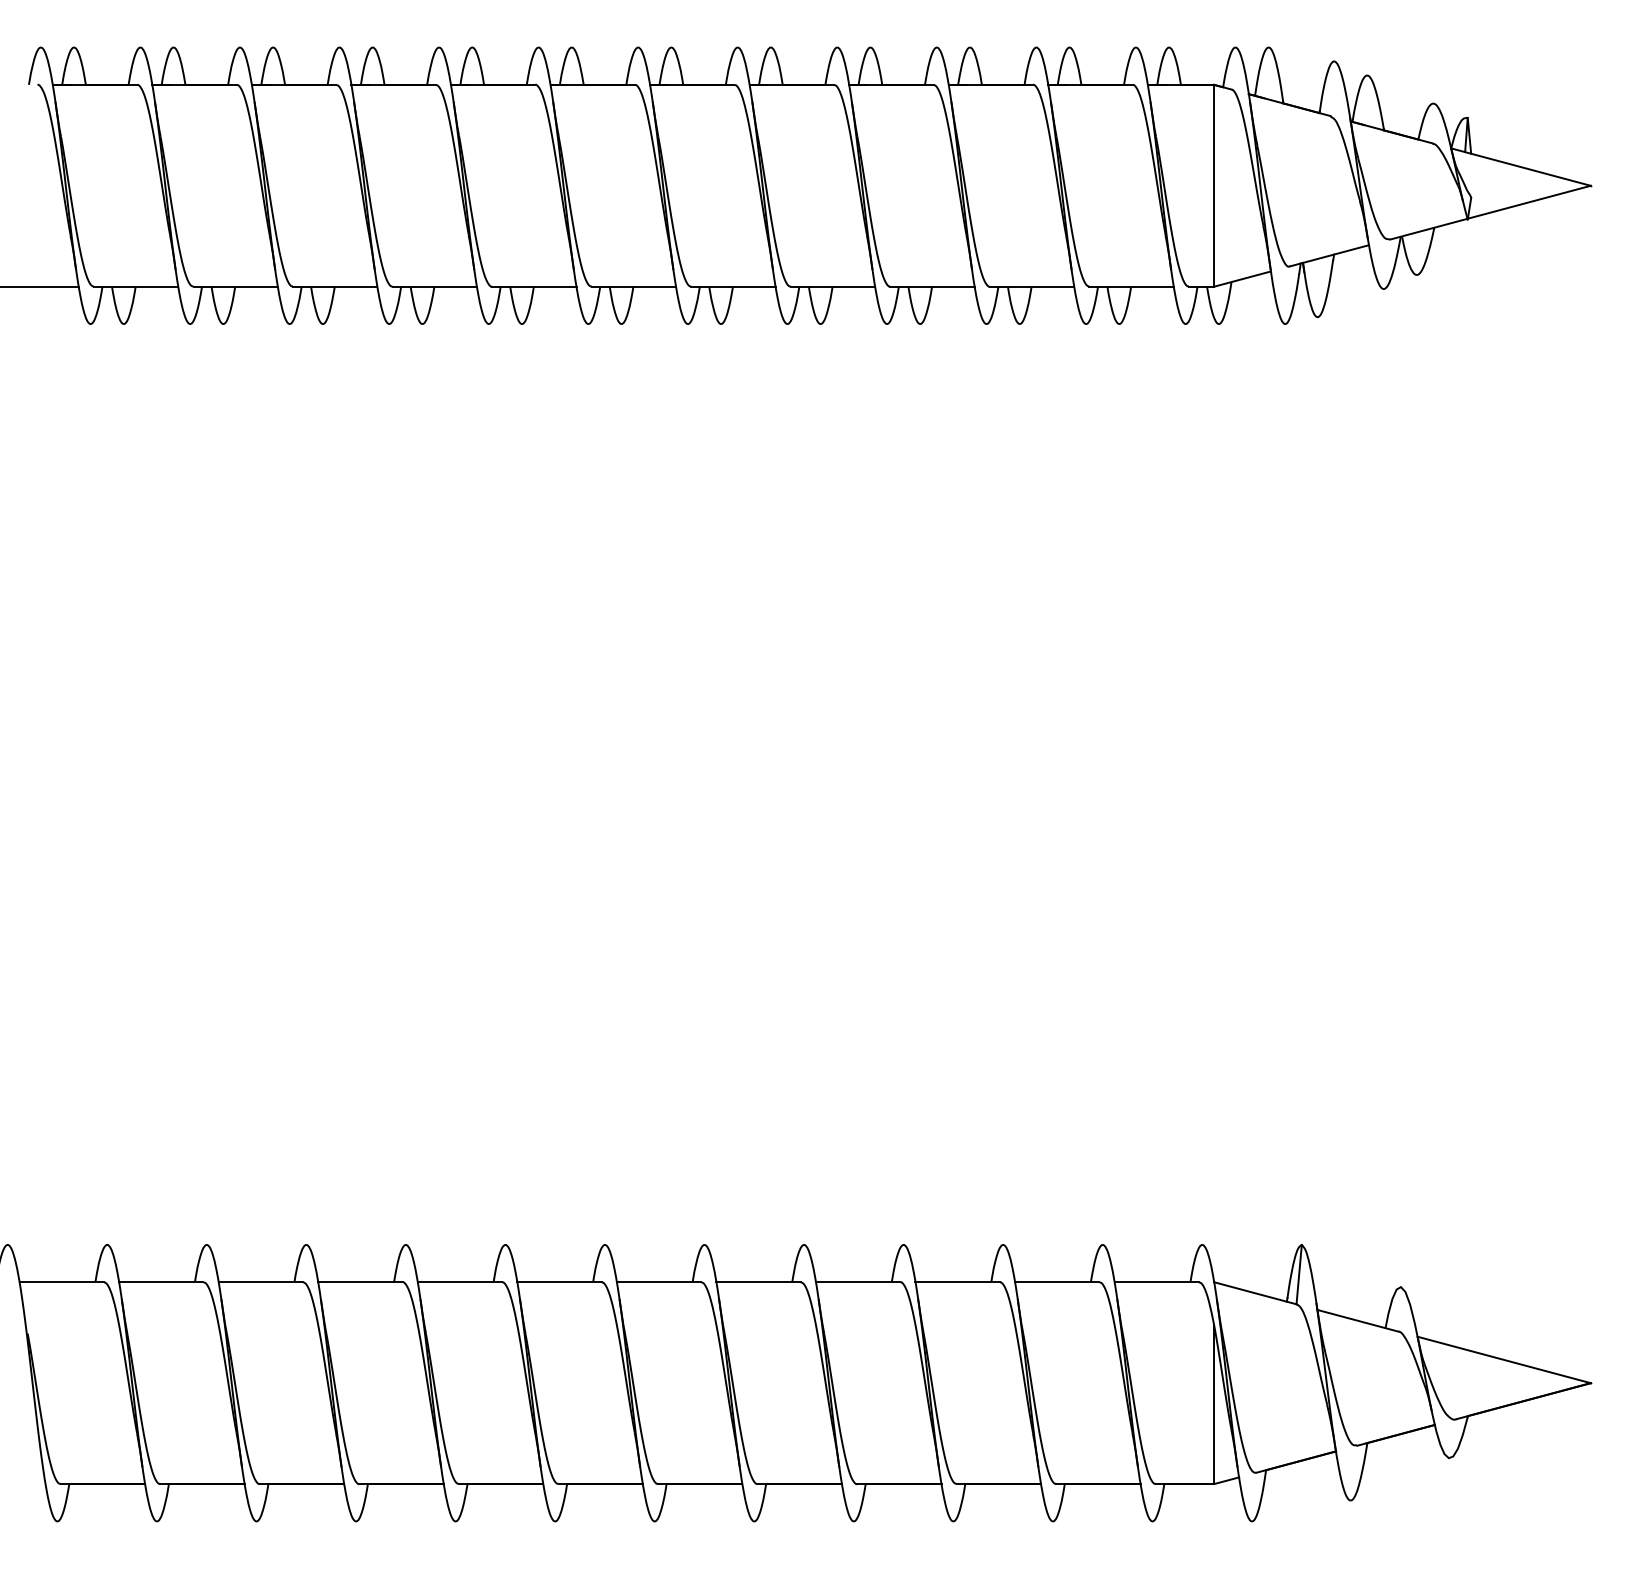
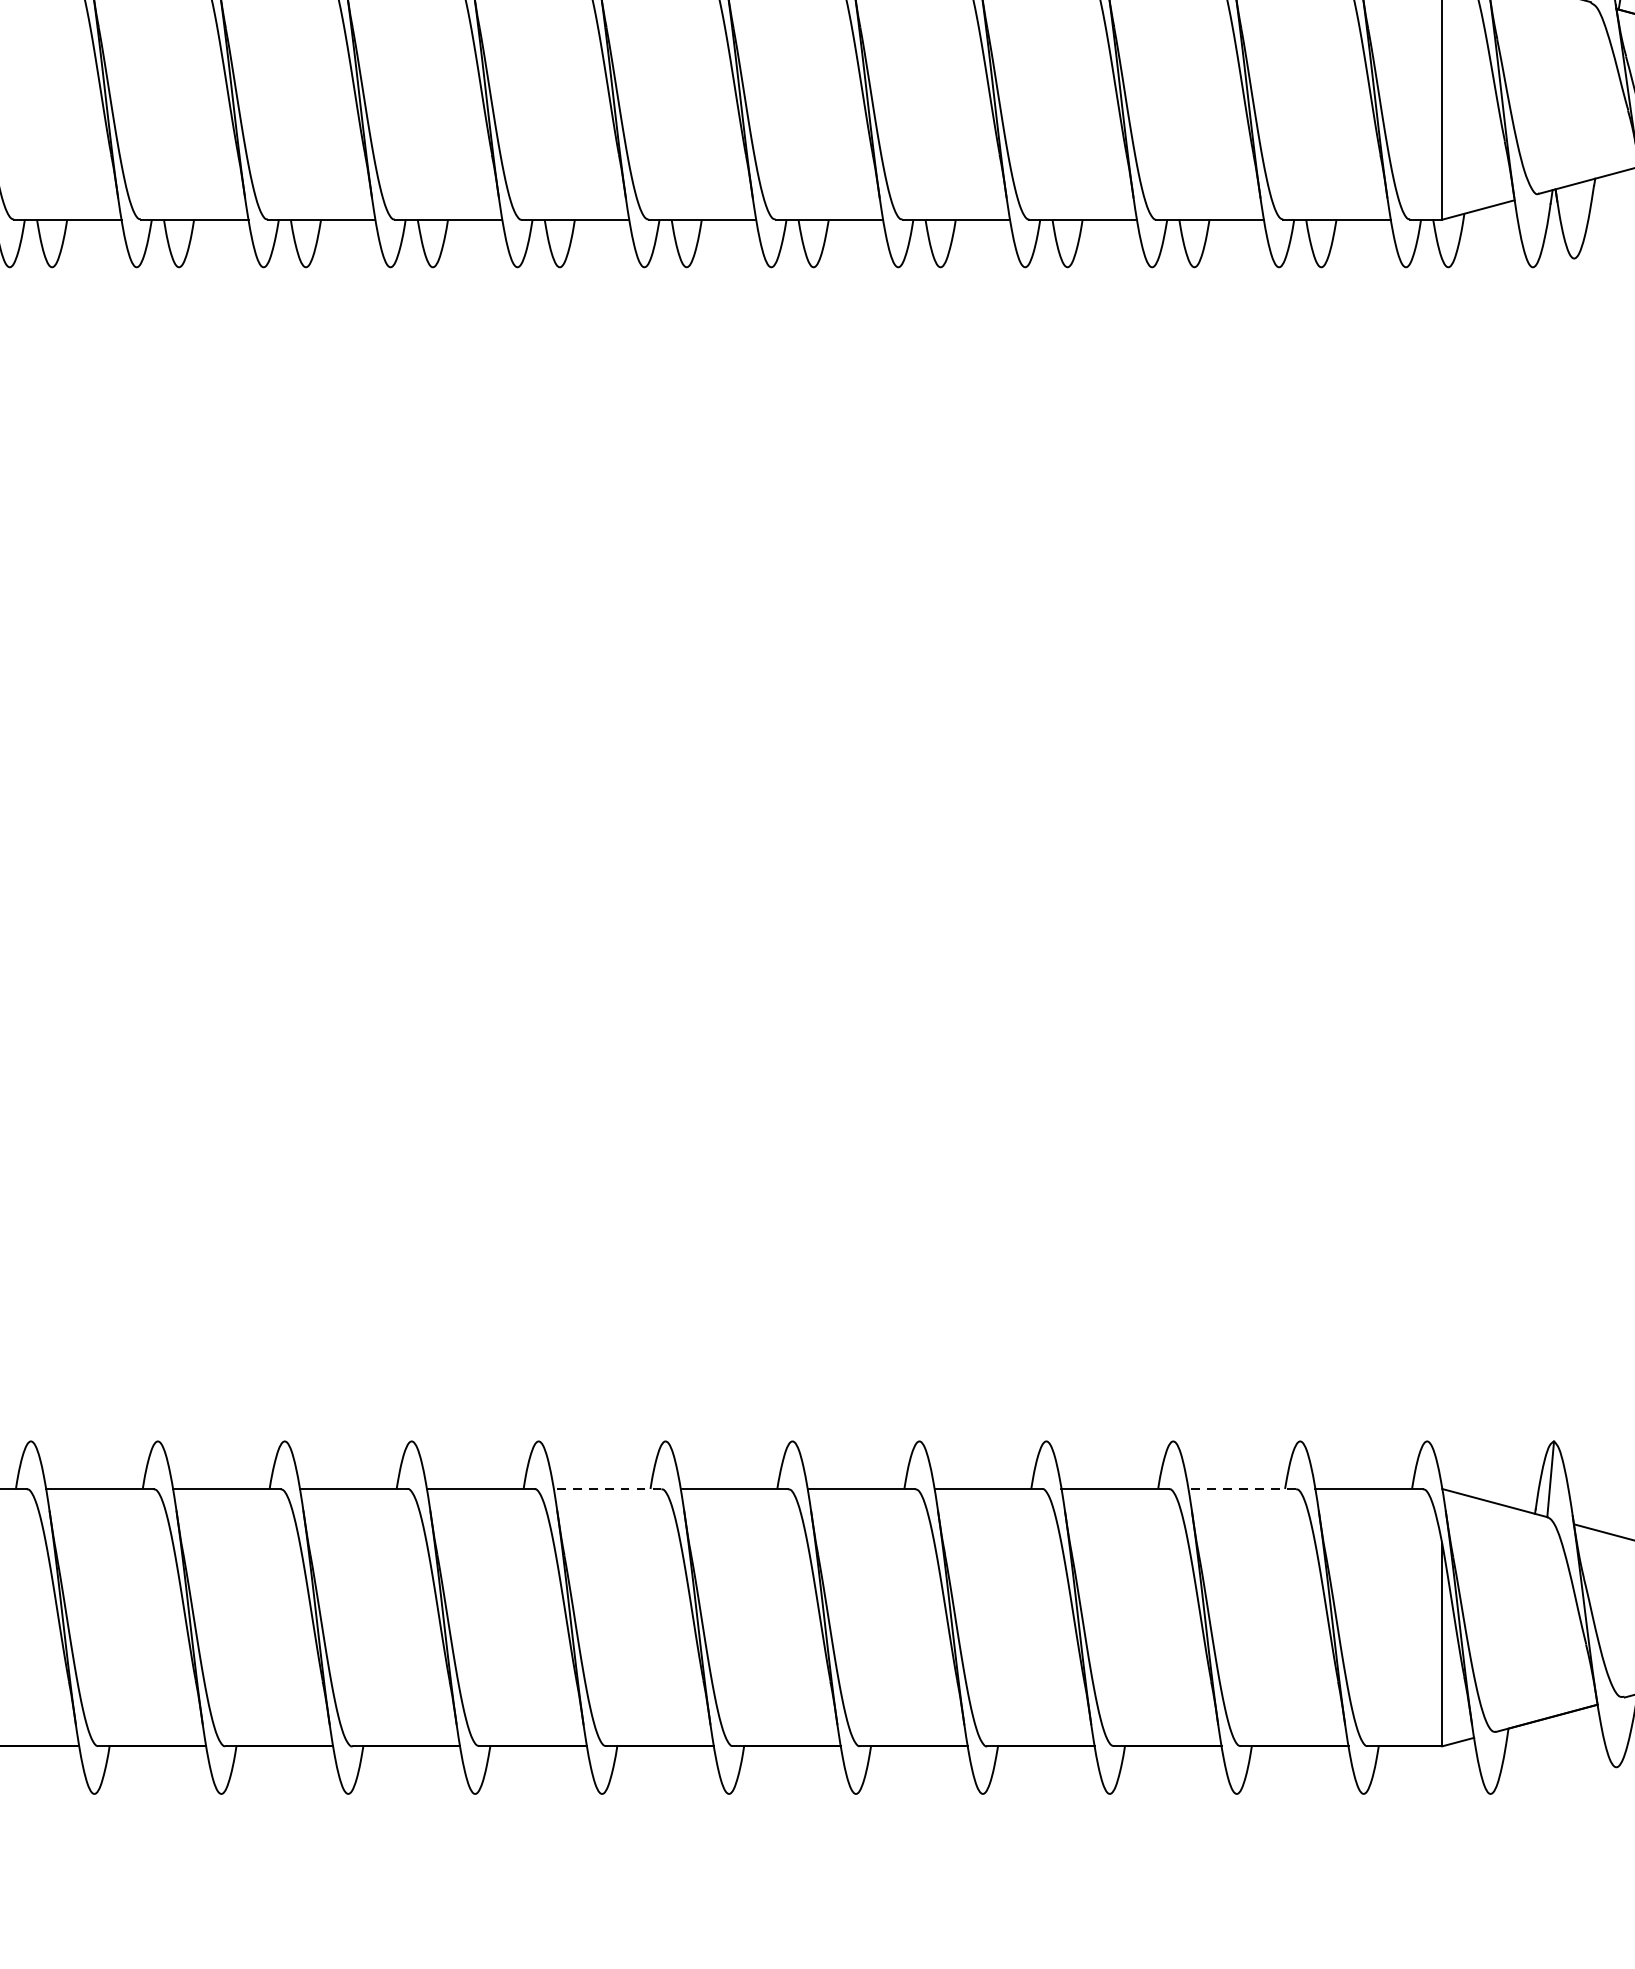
line: (559, 1282) -> (607, 1489), solid -> dashed
line: (1056, 1282) -> (1241, 1489), solid -> dashed

